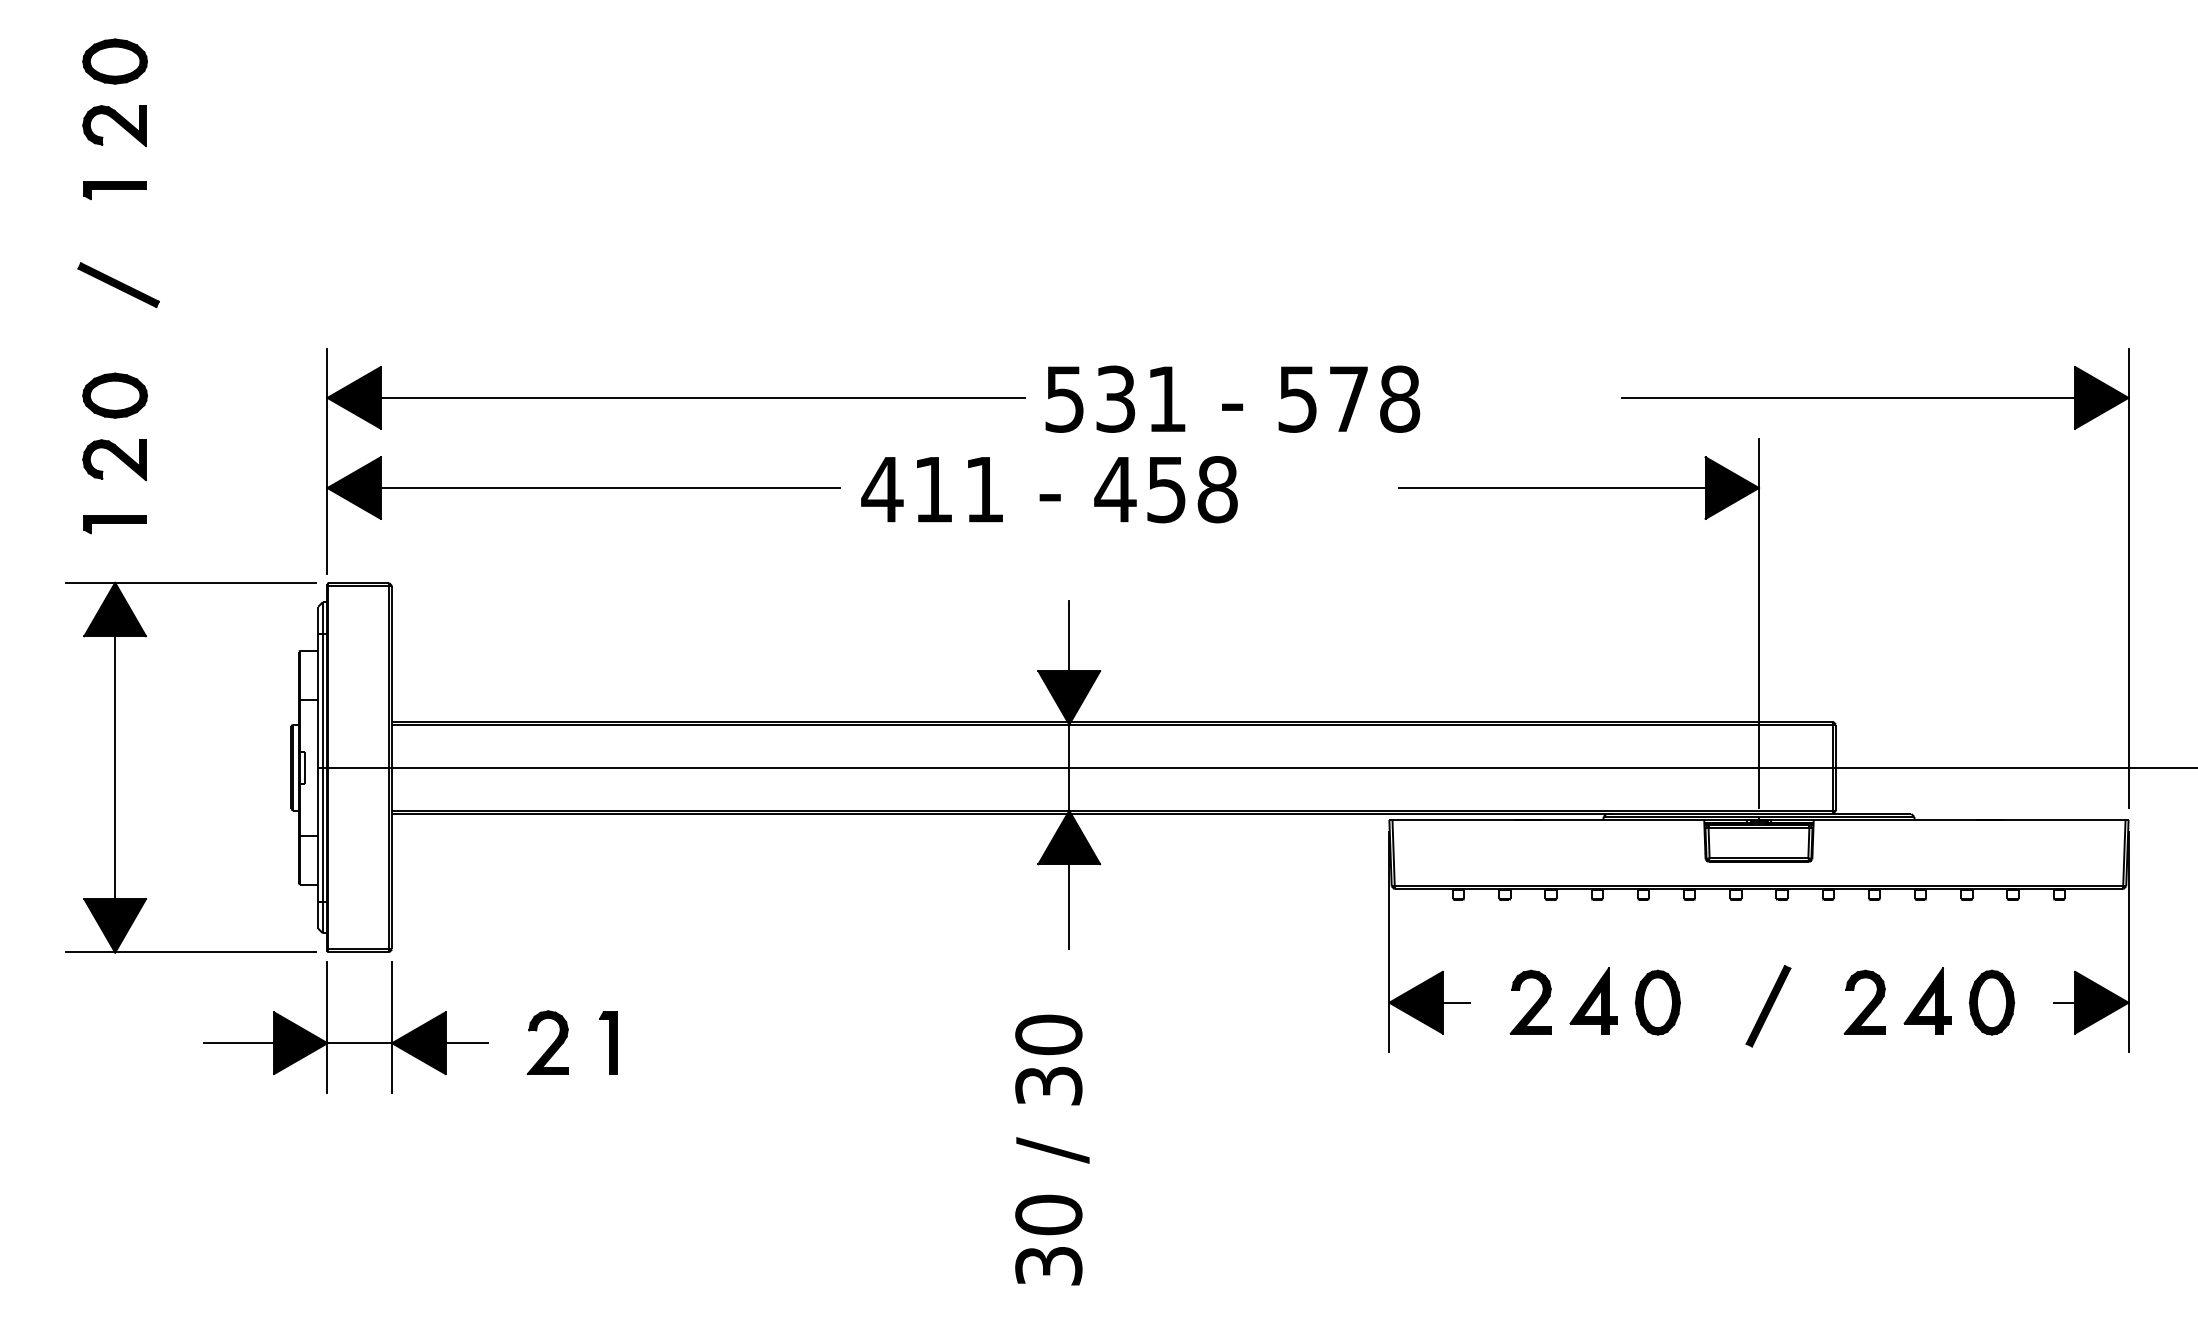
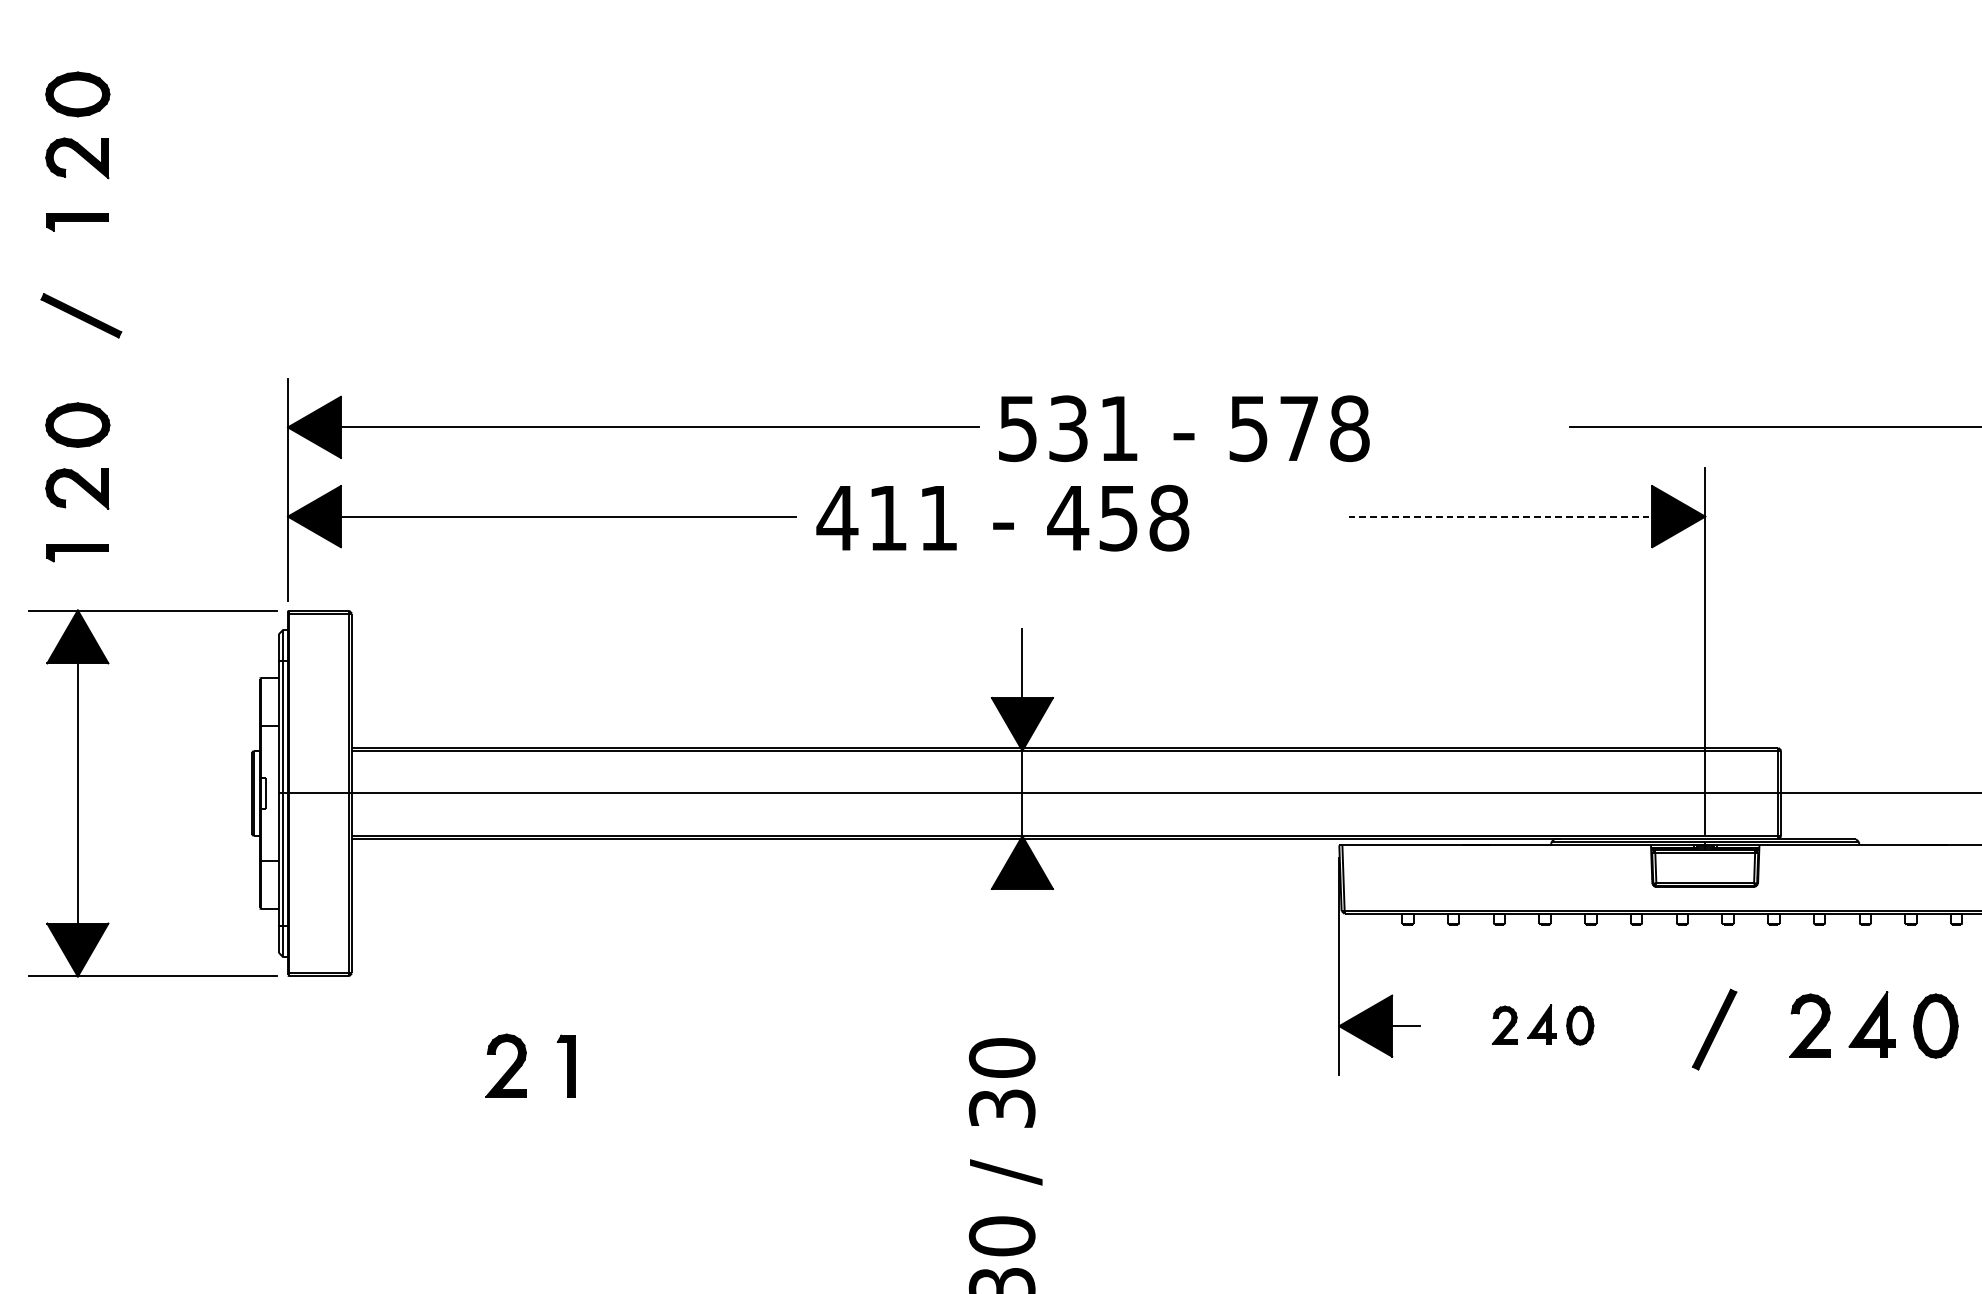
line: (1552, 488) -> (1500, 517), solid -> dashed
line: (1069, 906) -> (1022, 930), removed
part: (1594, 1001) -> (1542, 1024), size x0.6
part: (345, 1042) -> (305, 1065), removed

